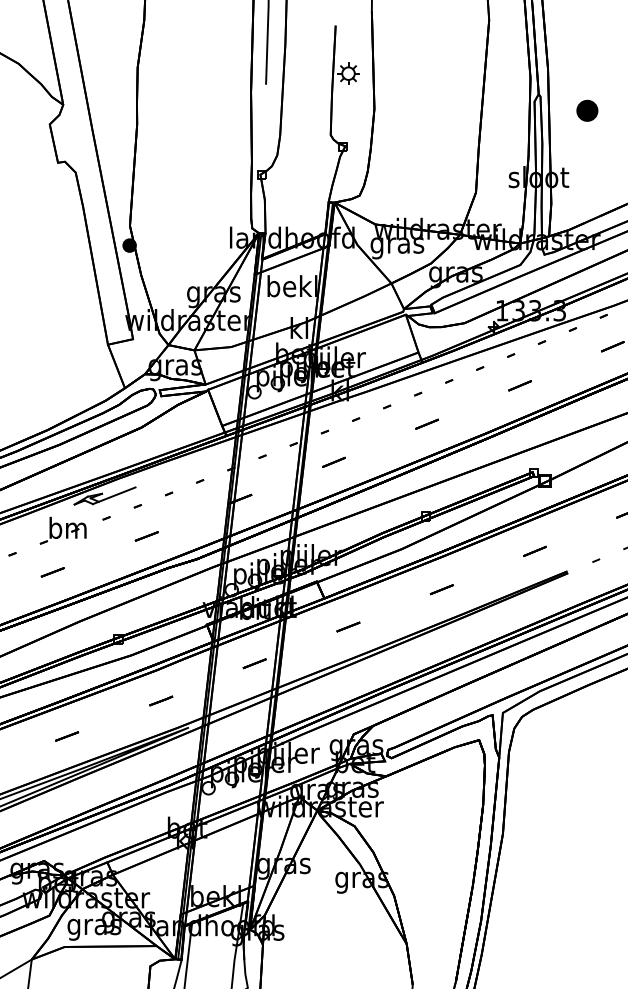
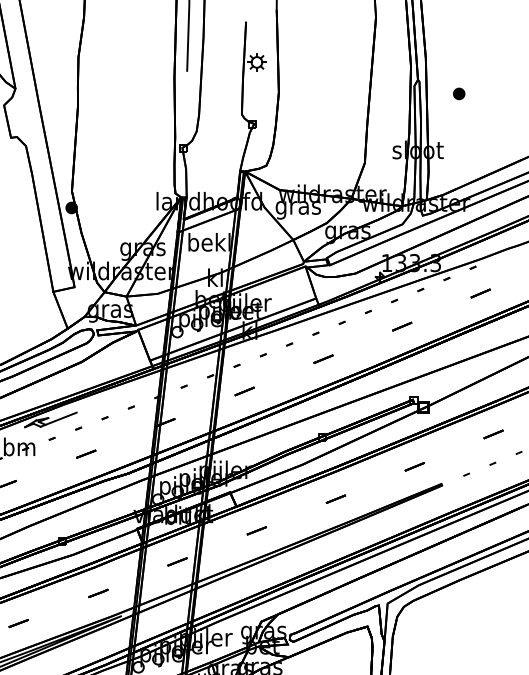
part: (587, 110) -> (459, 93), size x0.62

